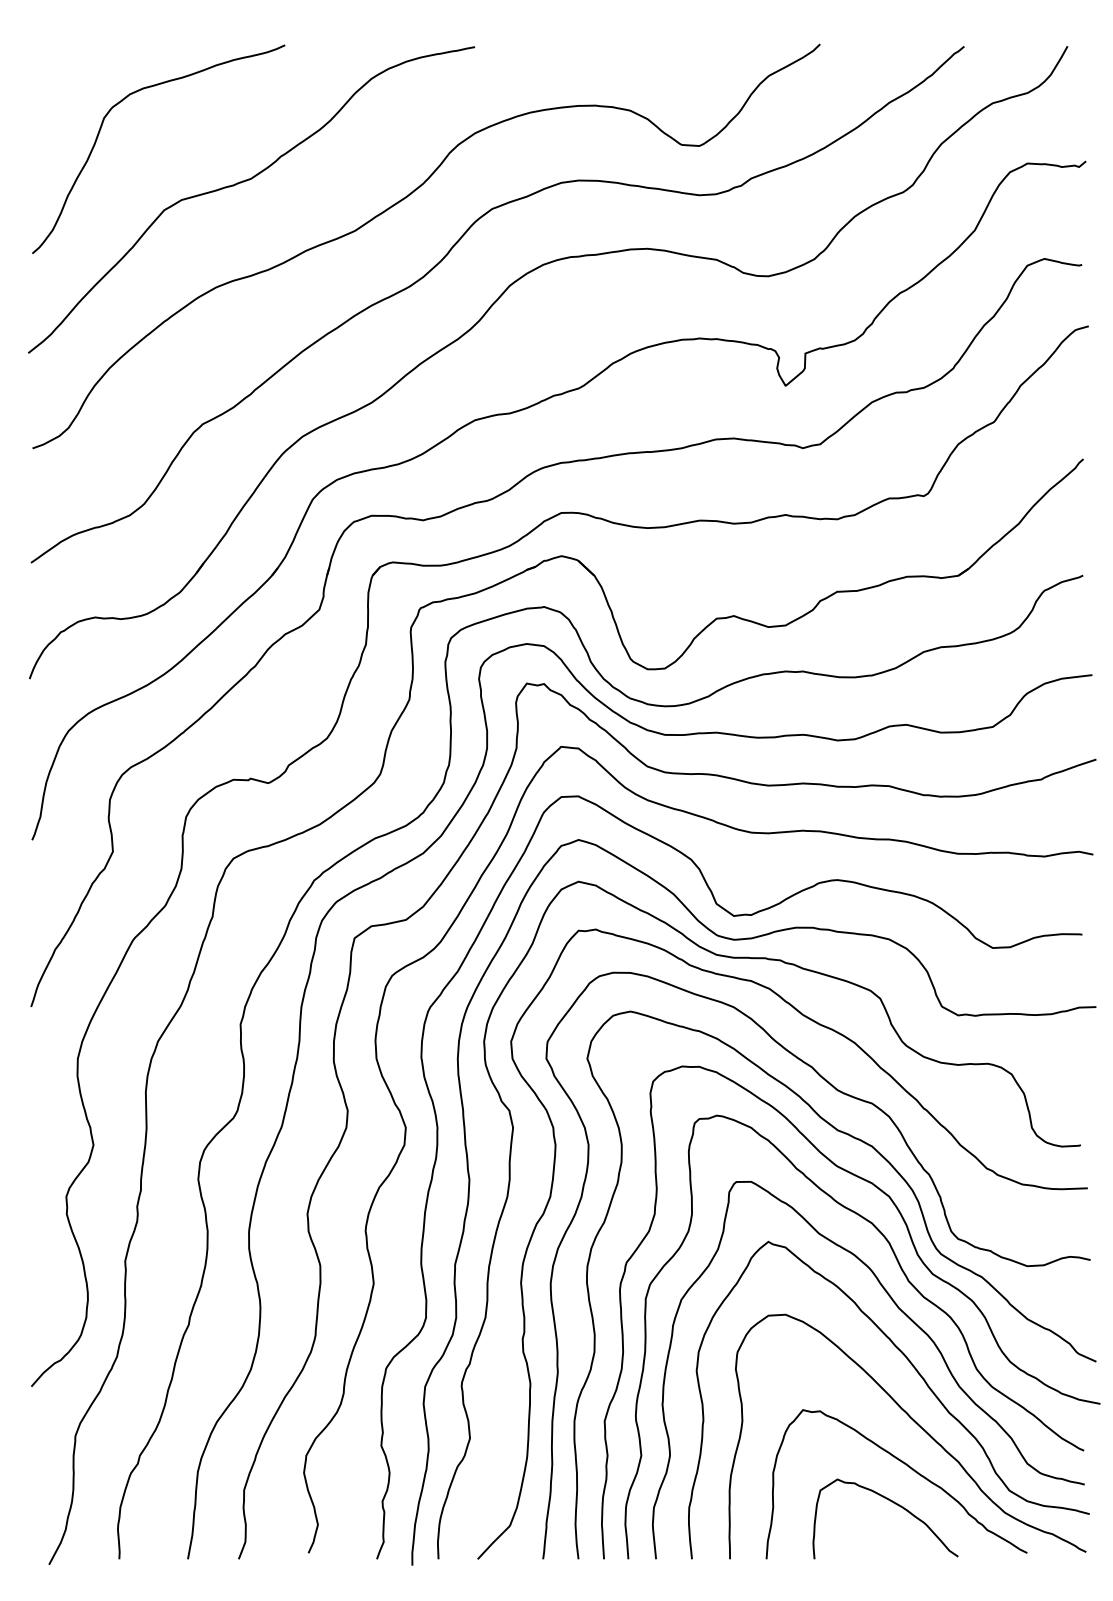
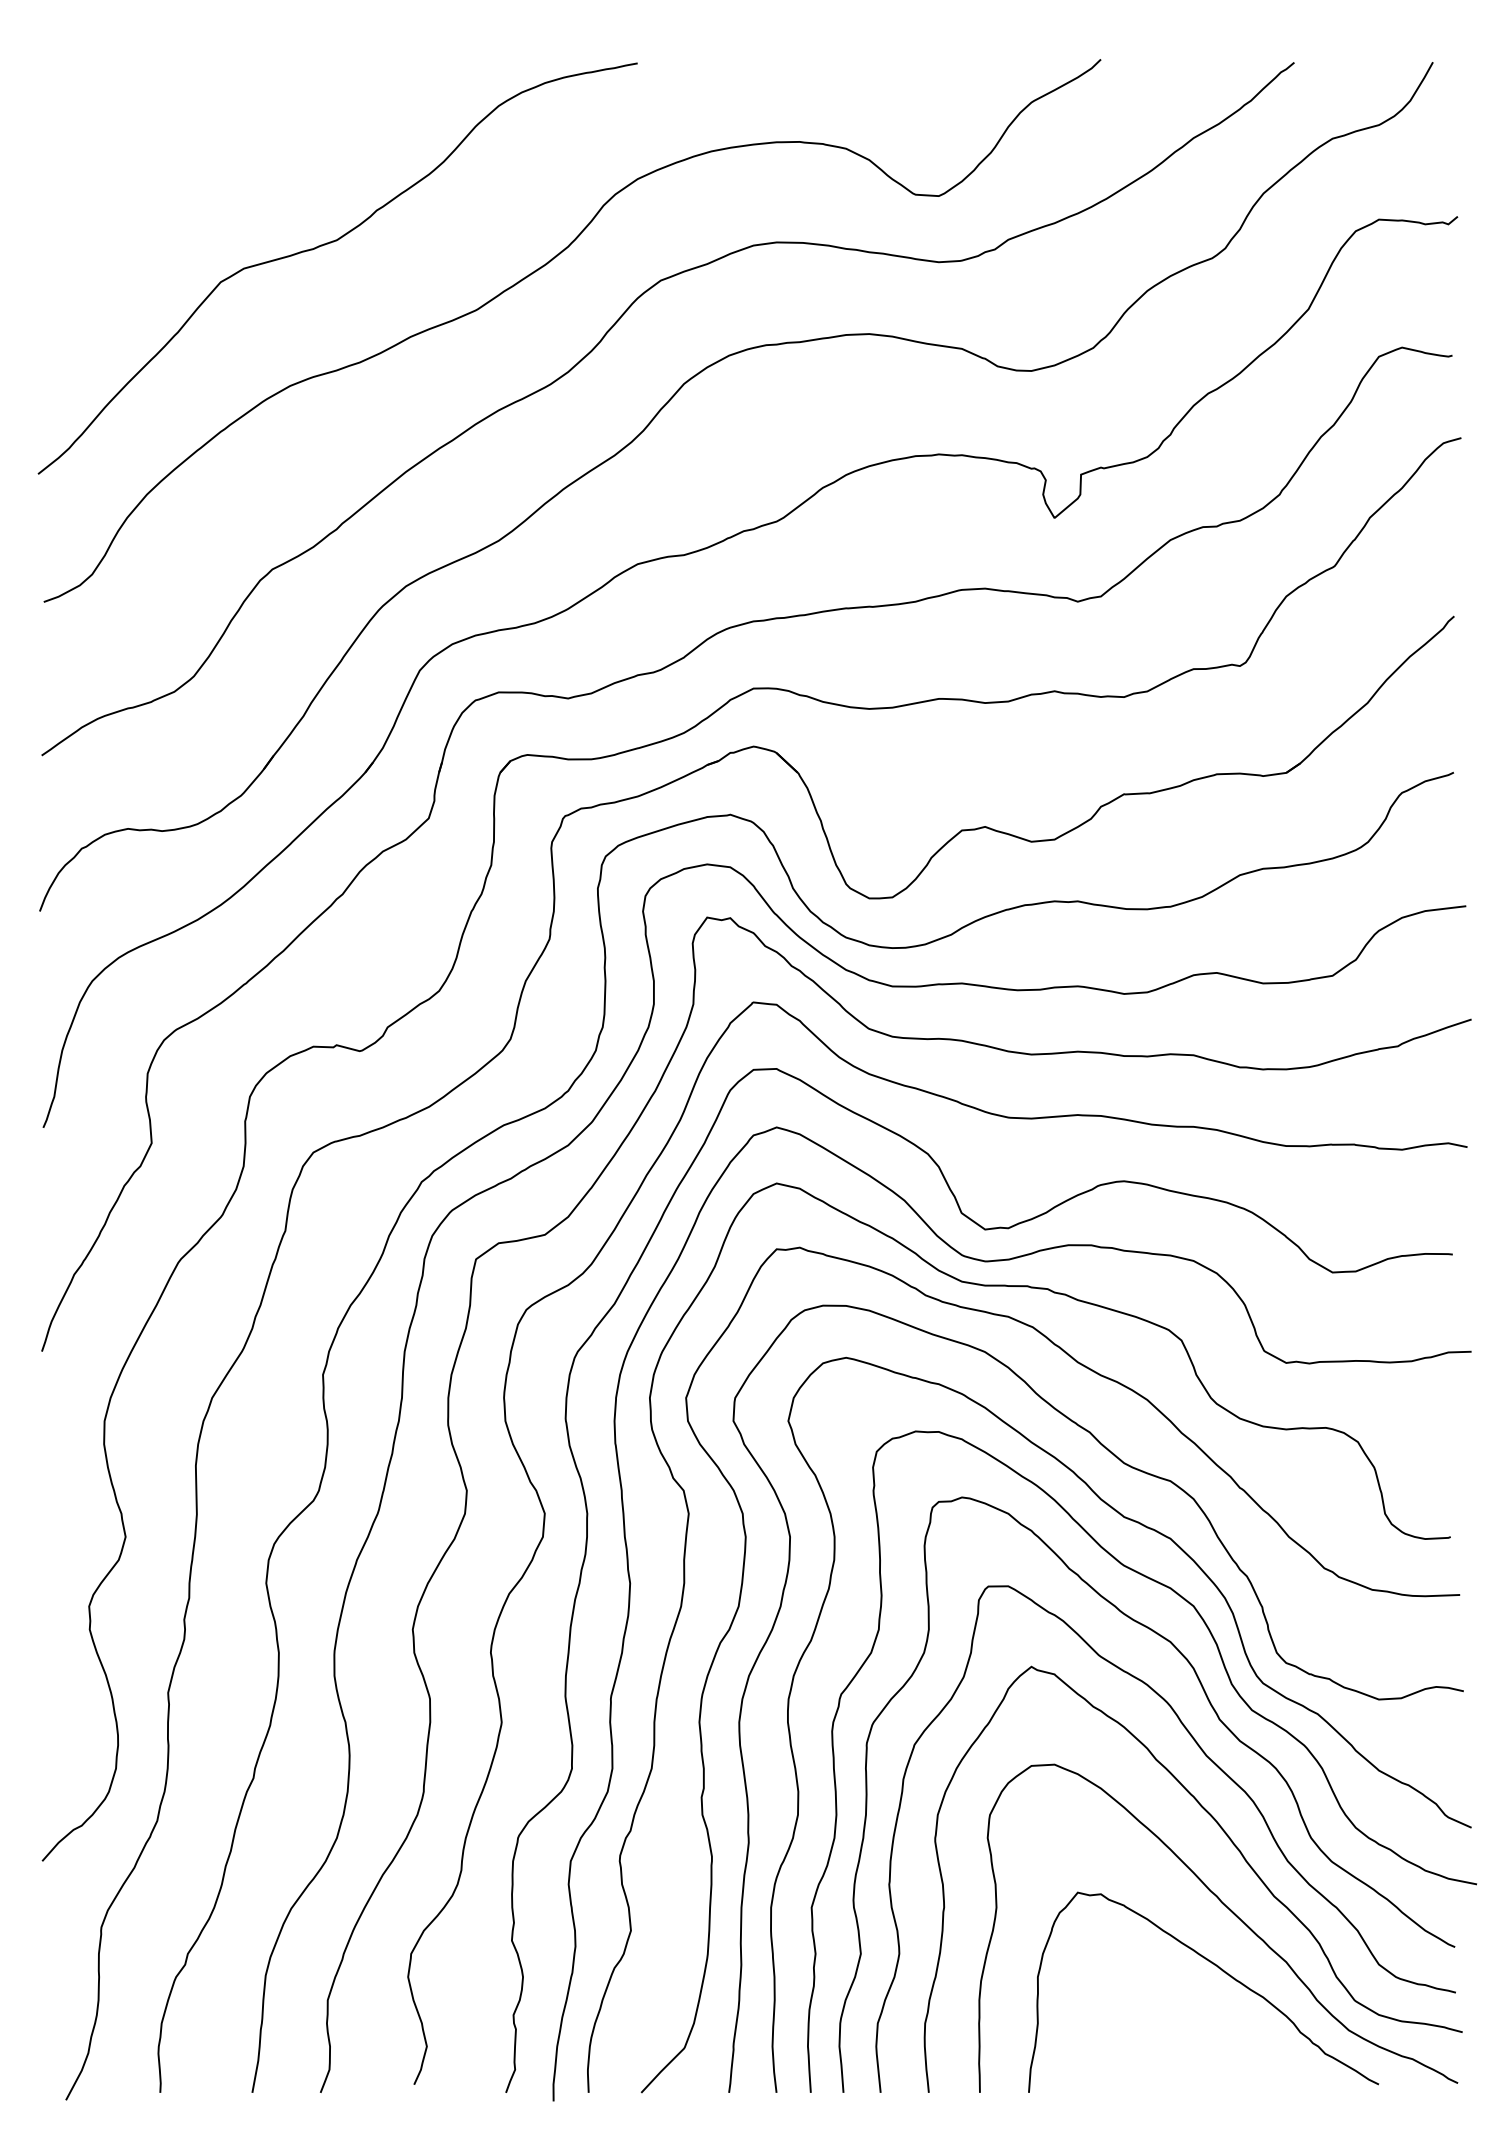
curve: (123, 100) -> (166, 134), removed
curve: (895, 1504) -> (1202, 2019), removed

